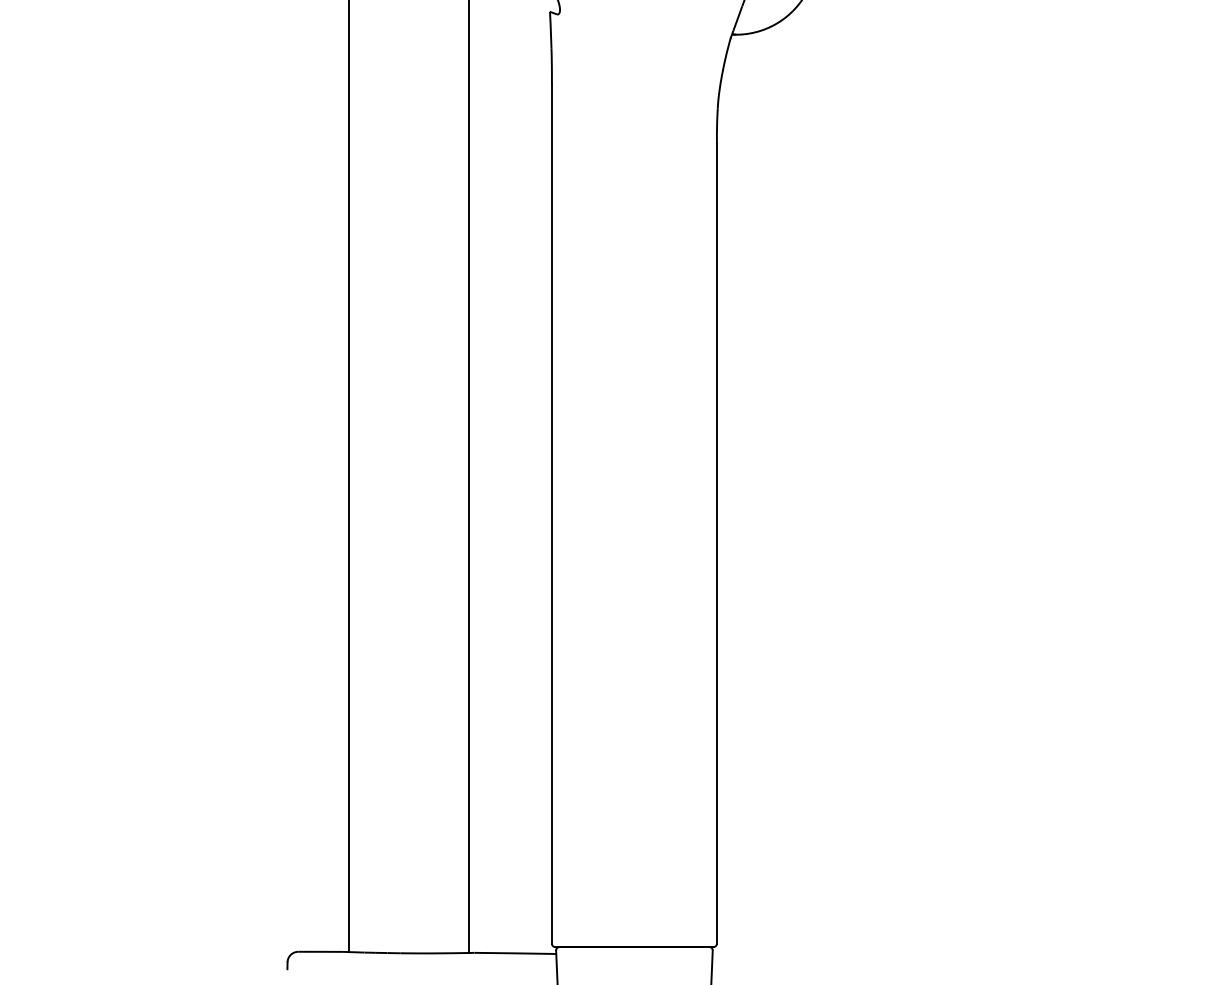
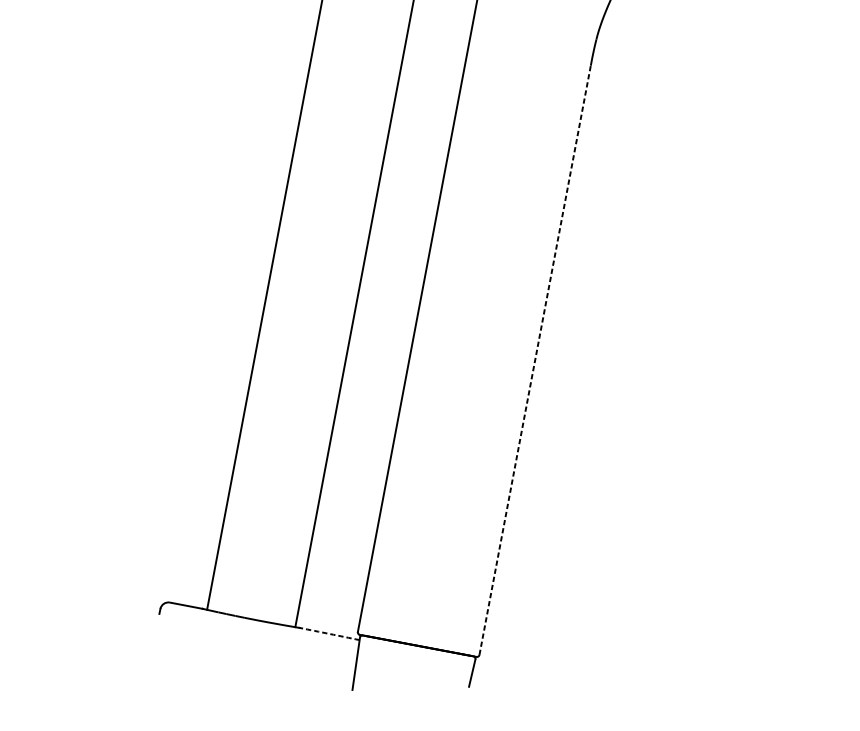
line: (716, 543) -> (534, 359), solid -> dashed
arc: (515, 953) -> (329, 634), solid -> dashed

